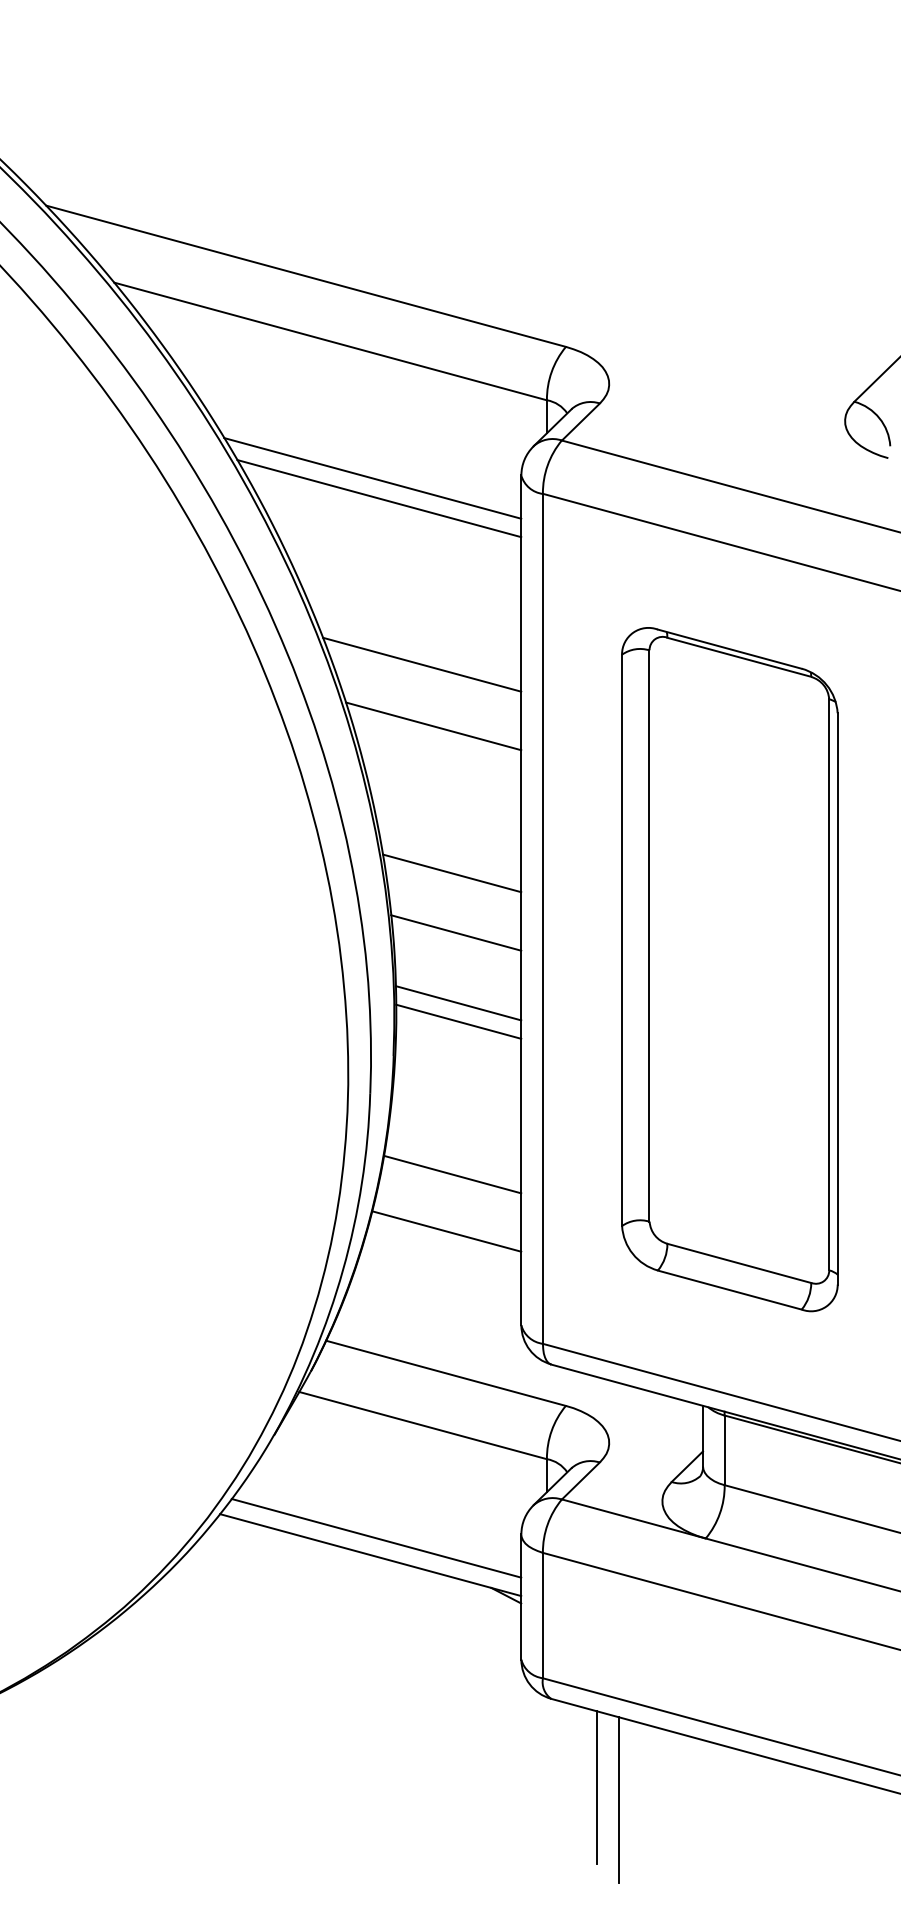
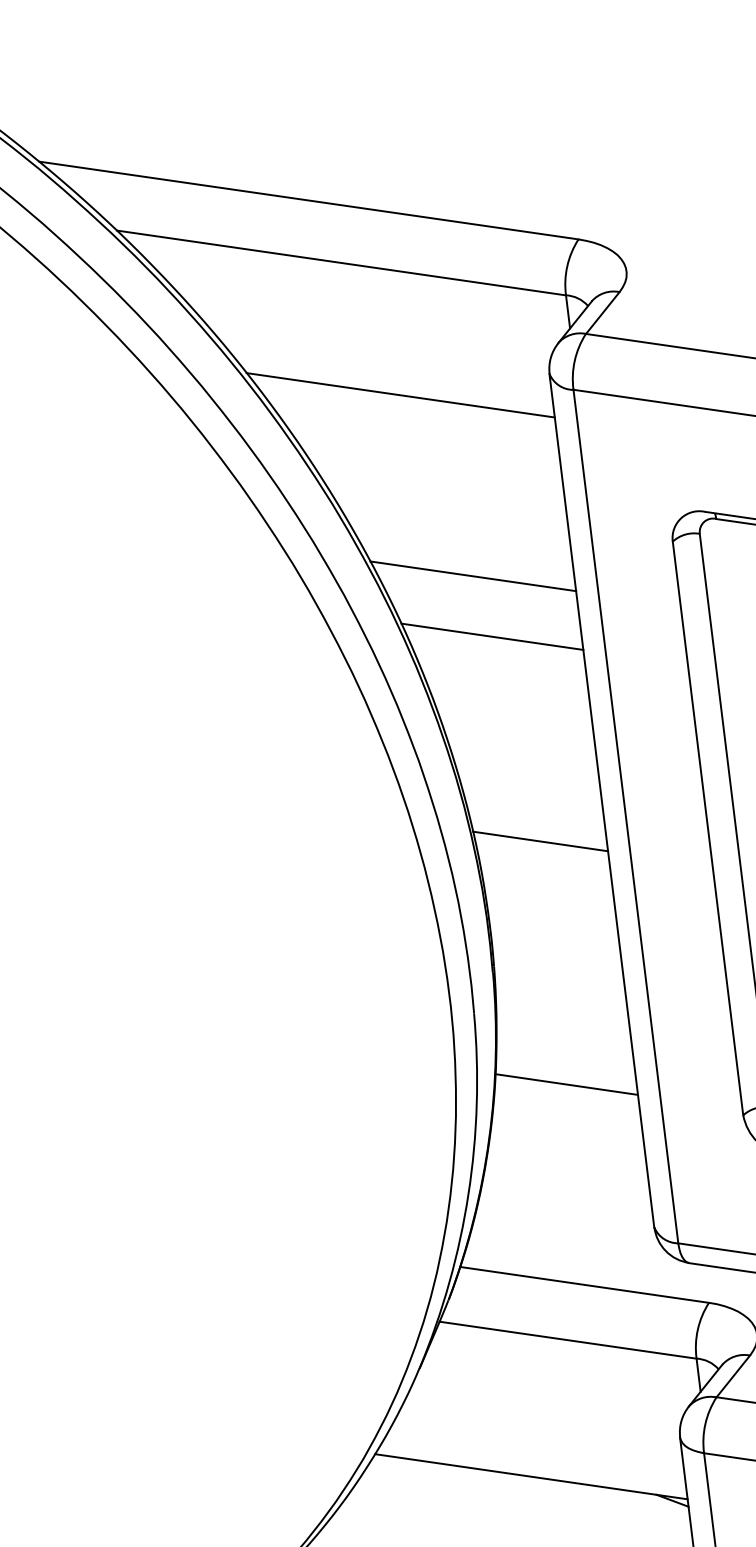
line: (379, 498) -> (409, 414), removed
line: (451, 873) -> (528, 782), removed
line: (458, 1003) -> (551, 912), removed
line: (458, 1021) -> (553, 930), removed
line: (446, 1231) -> (567, 1142), removed
line: (376, 1537) -> (535, 1458), removed

